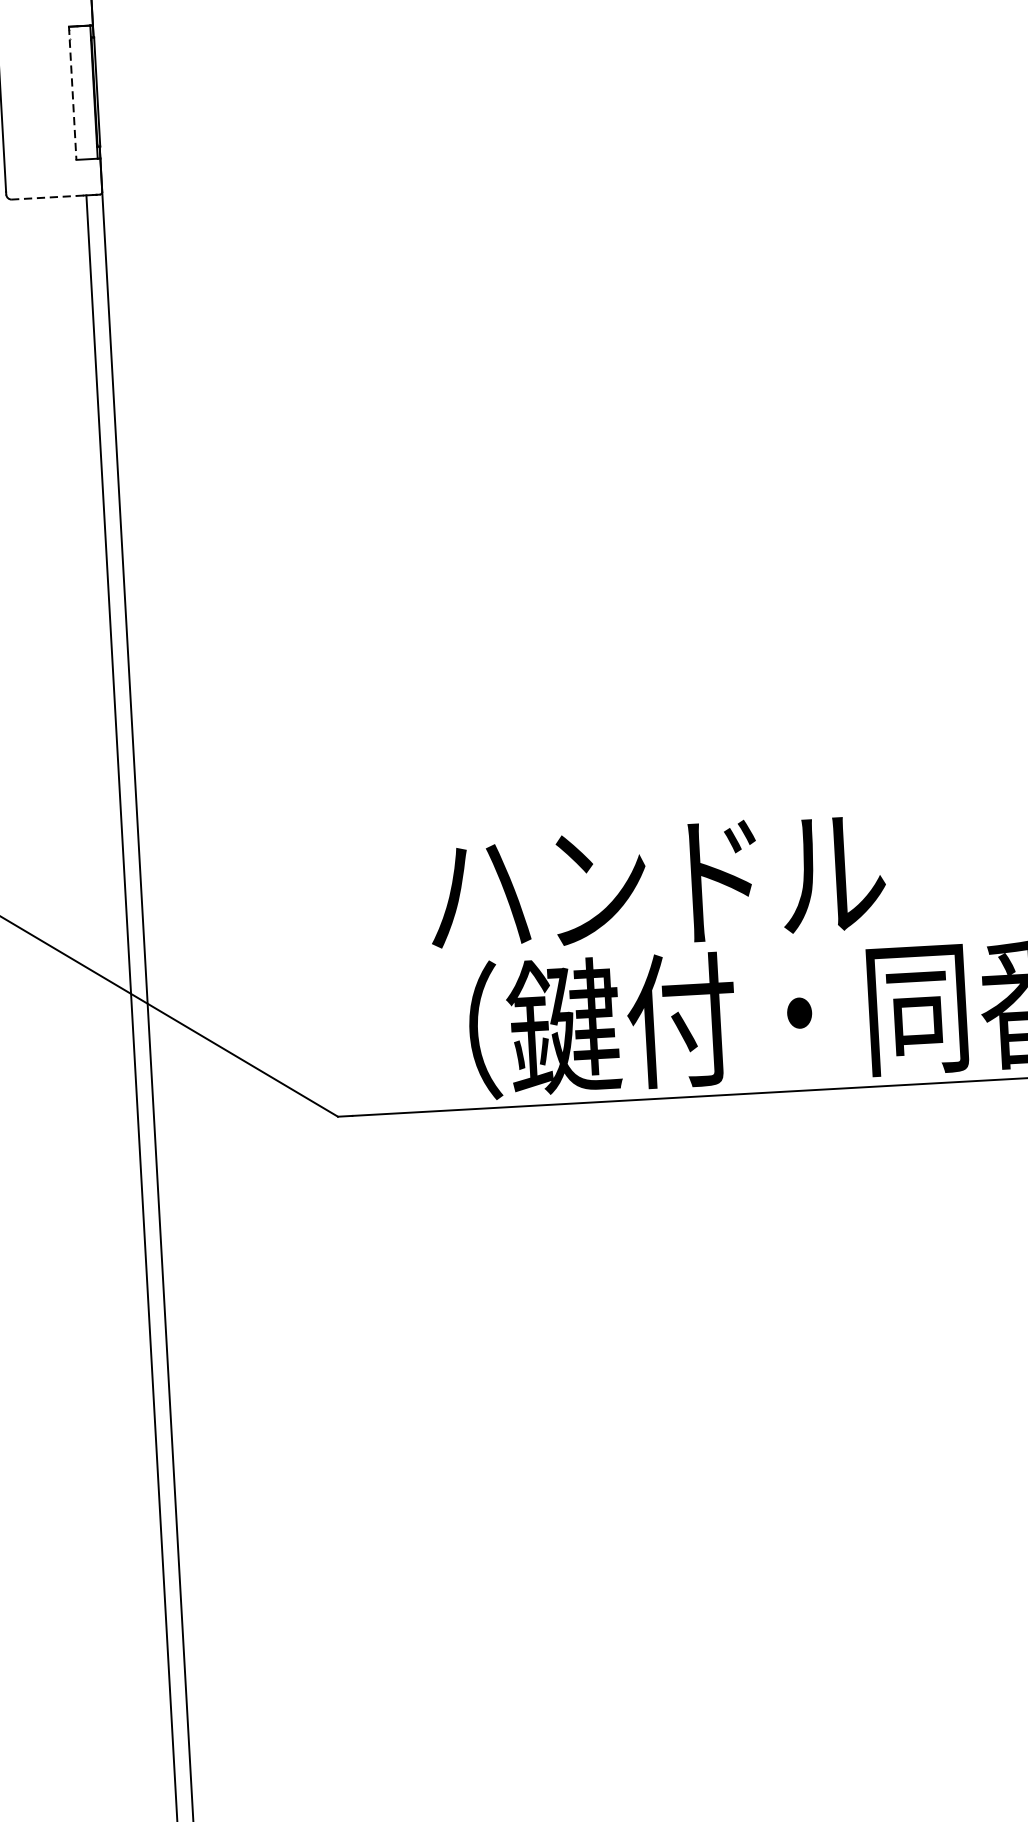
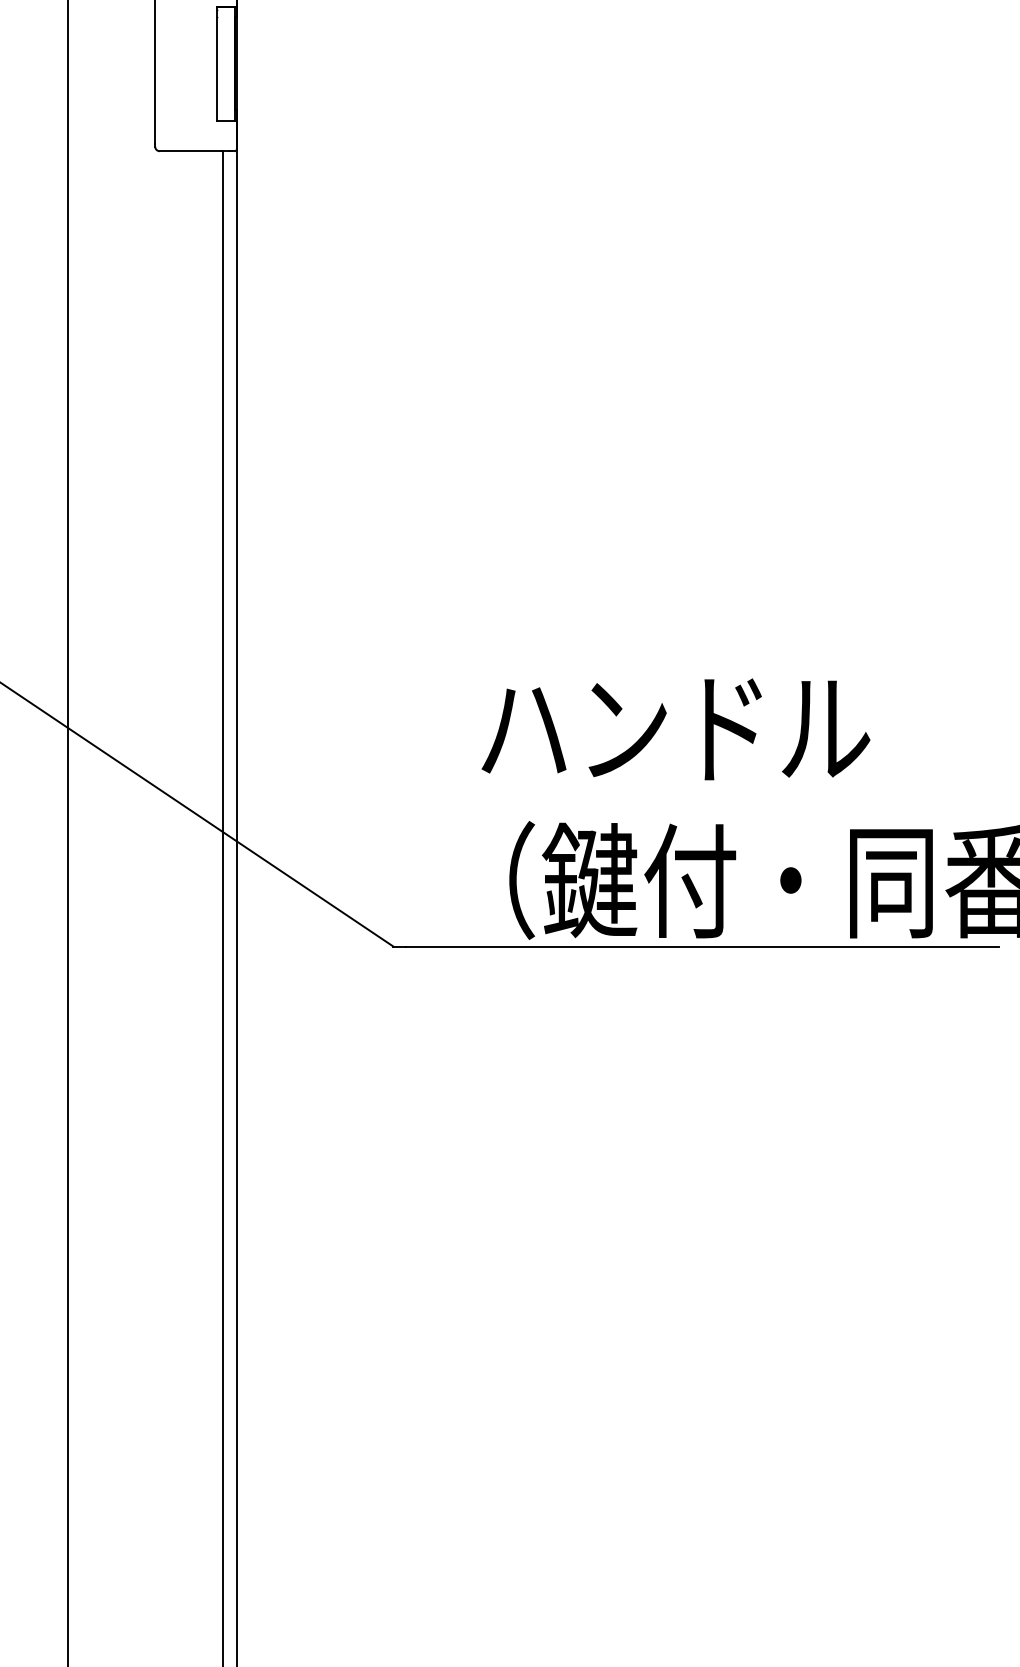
line: (72, 93) -> (216, 63), dashed -> solid
line: (47, 197) -> (190, 151), dashed -> solid
text: (656, 884) -> (675, 729), moved

